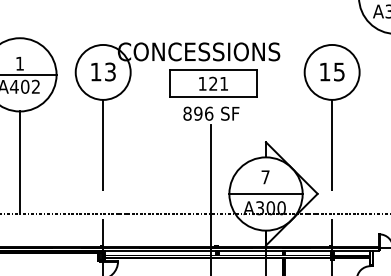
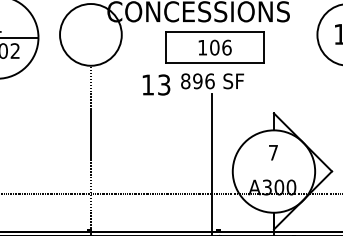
text: (103, 71) -> (156, 84), moved
text: (218, 83) -> (220, 47), 121 -> 106
line: (265, 194) -> (273, 172), removed

